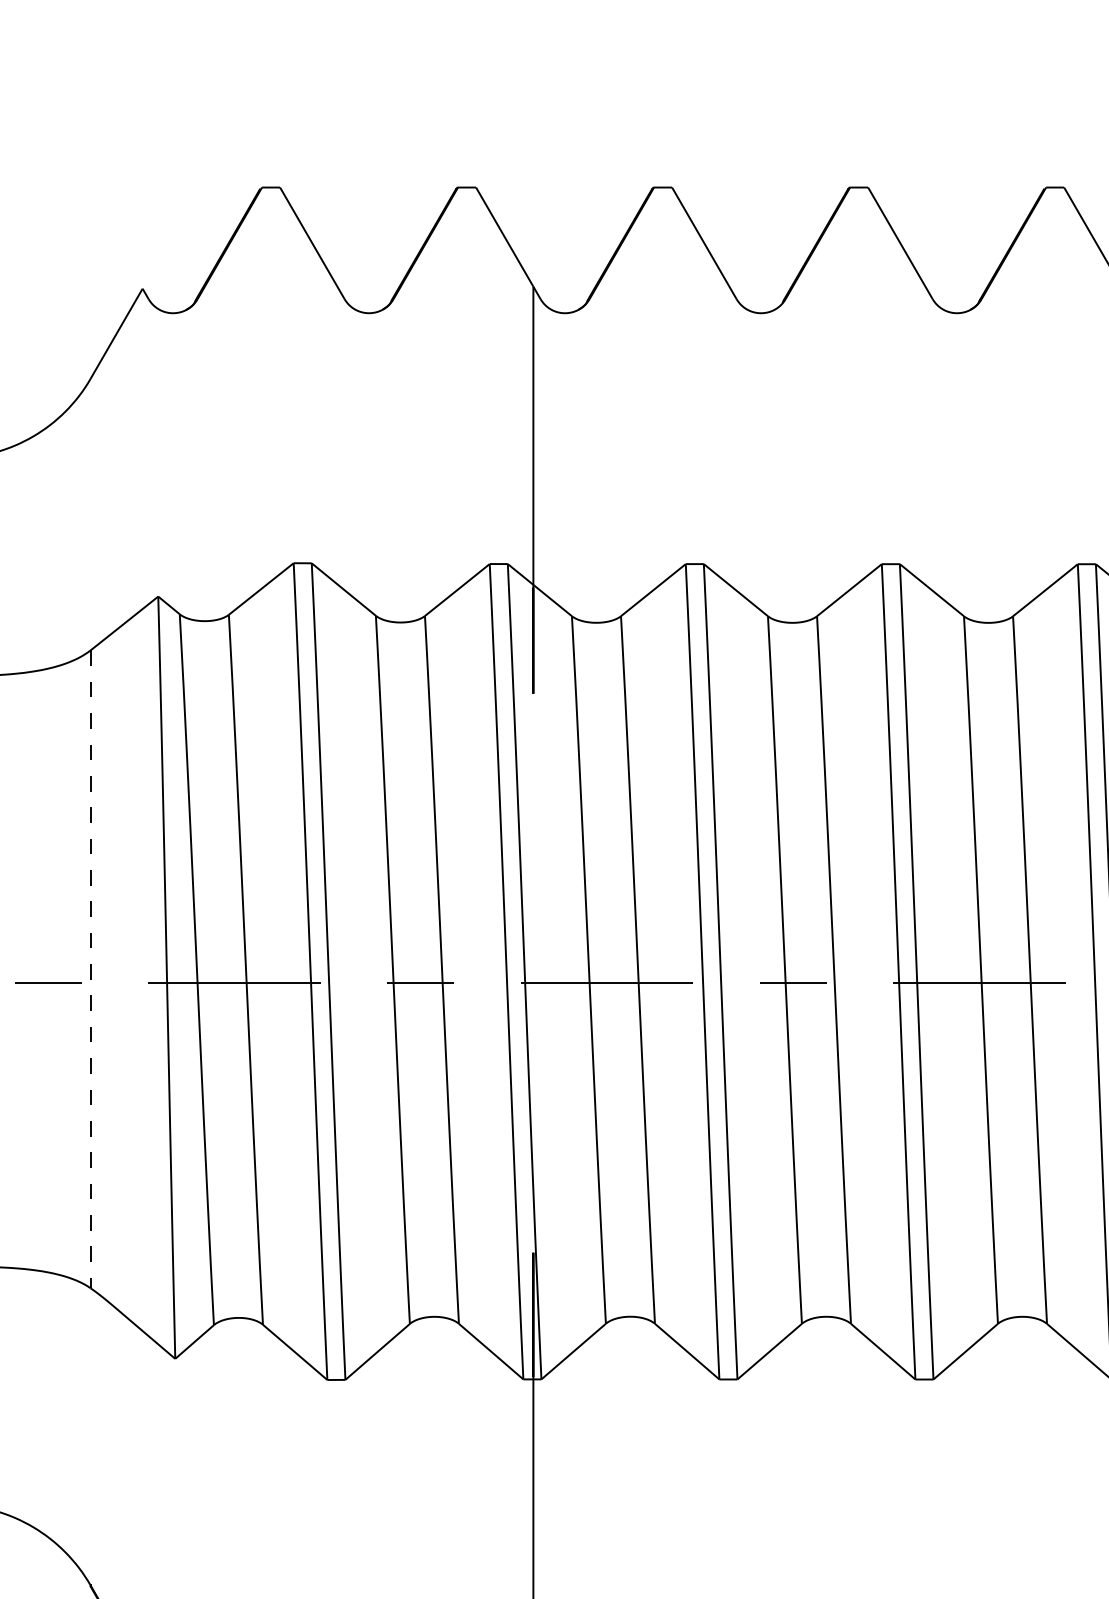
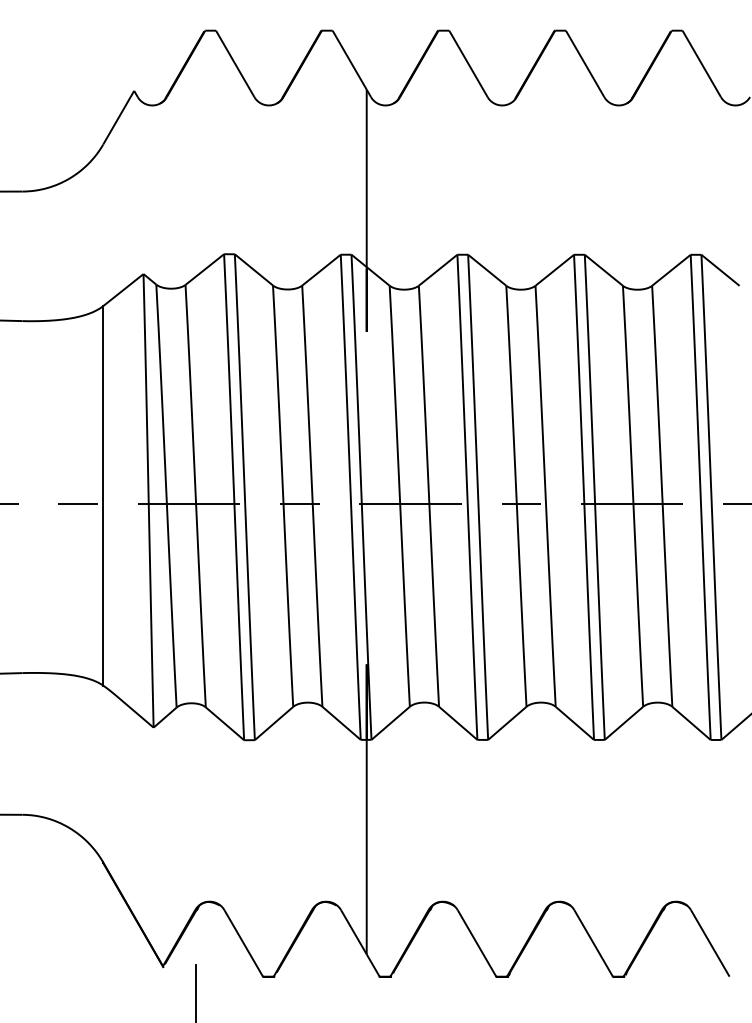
line: (91, 968) -> (103, 495), dashed -> solid

